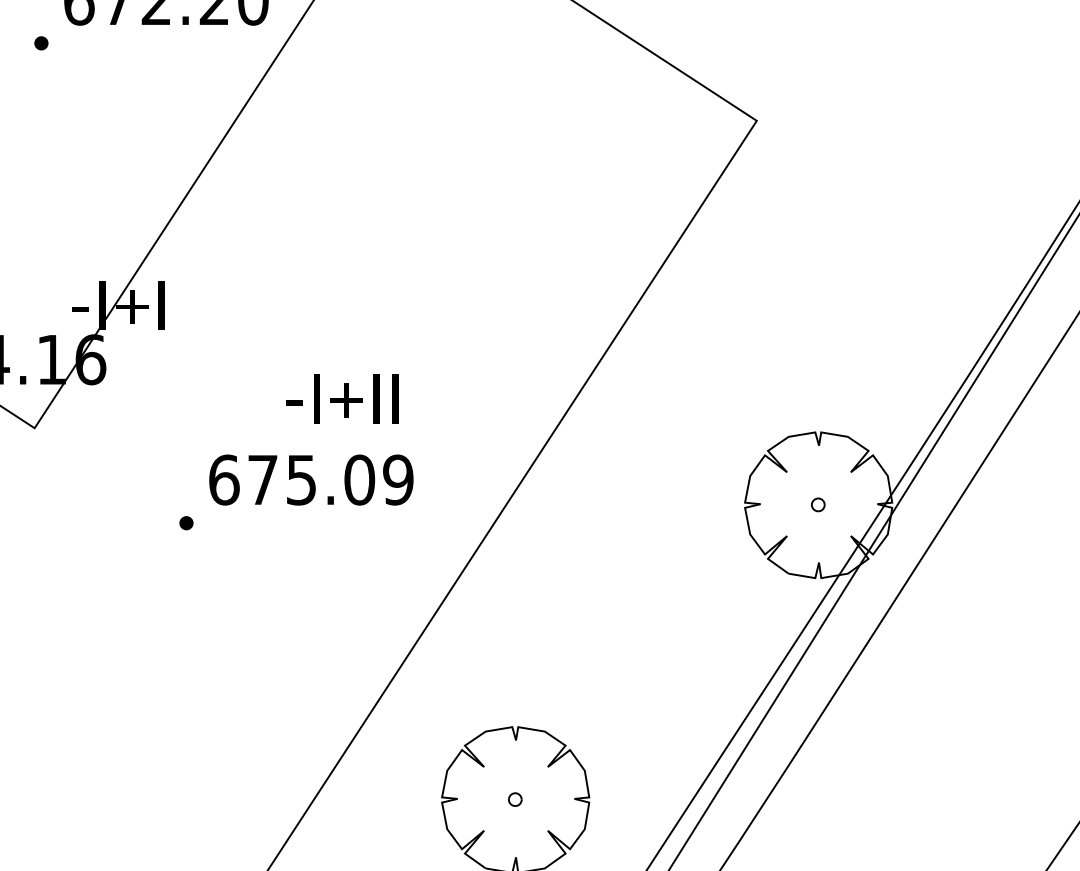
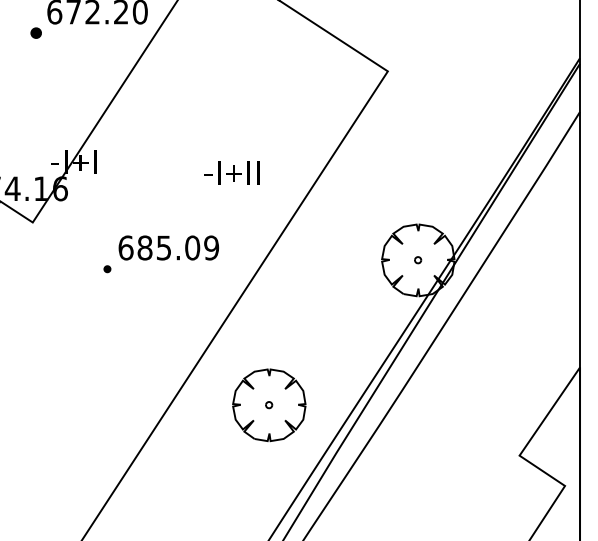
part: (40, 43) -> (35, 33), size x1.6
text: (341, 397) -> (231, 172), moved
text: (261, 479) -> (144, 247), 675.09 -> 685.09

